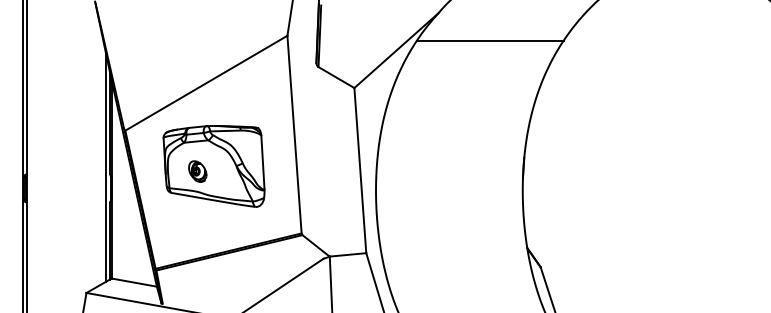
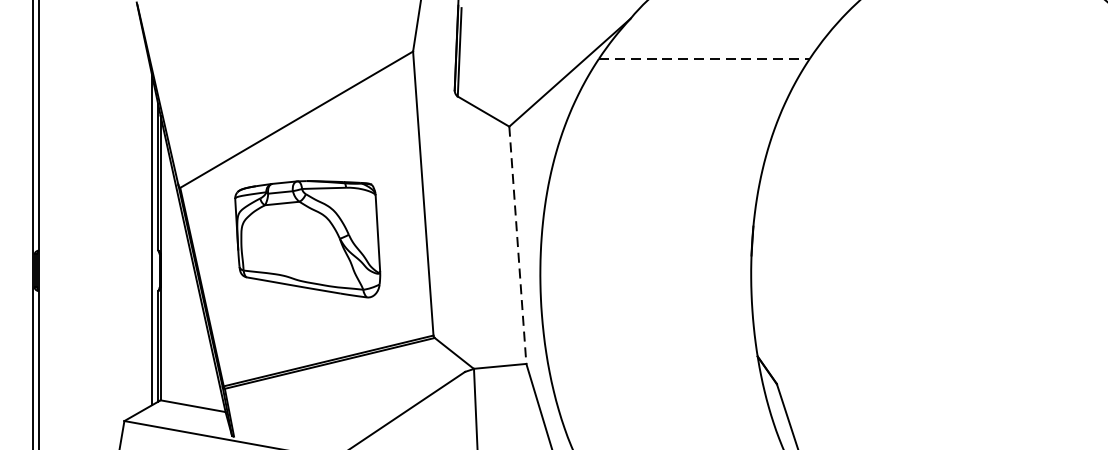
line: (490, 40) -> (704, 58), solid -> dashed
line: (360, 170) -> (518, 245), solid -> dashed
part: (197, 171) -> (283, 246), removed

